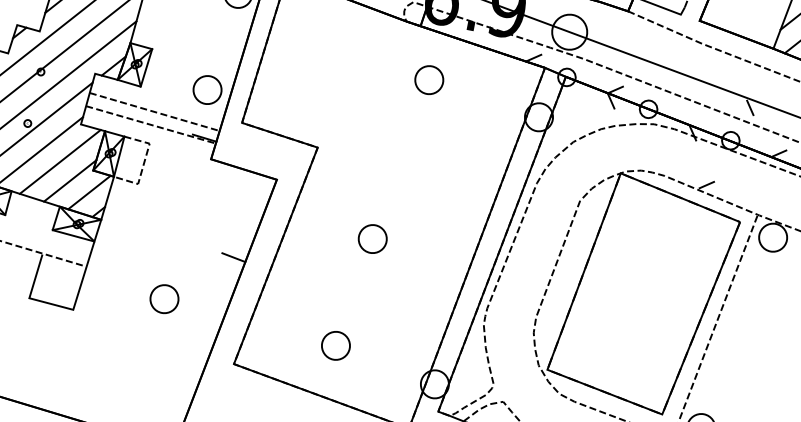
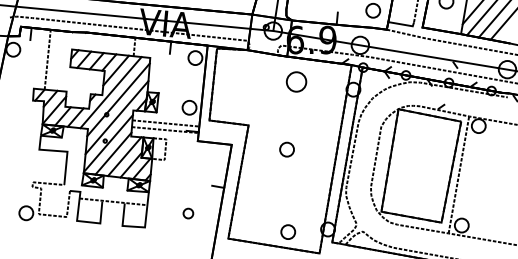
part: (429, 79) -> (296, 81), size x1.4
part: (371, 238) -> (286, 149), moved
part: (164, 298) -> (188, 213), size x0.7
part: (336, 344) -> (288, 231), moved

